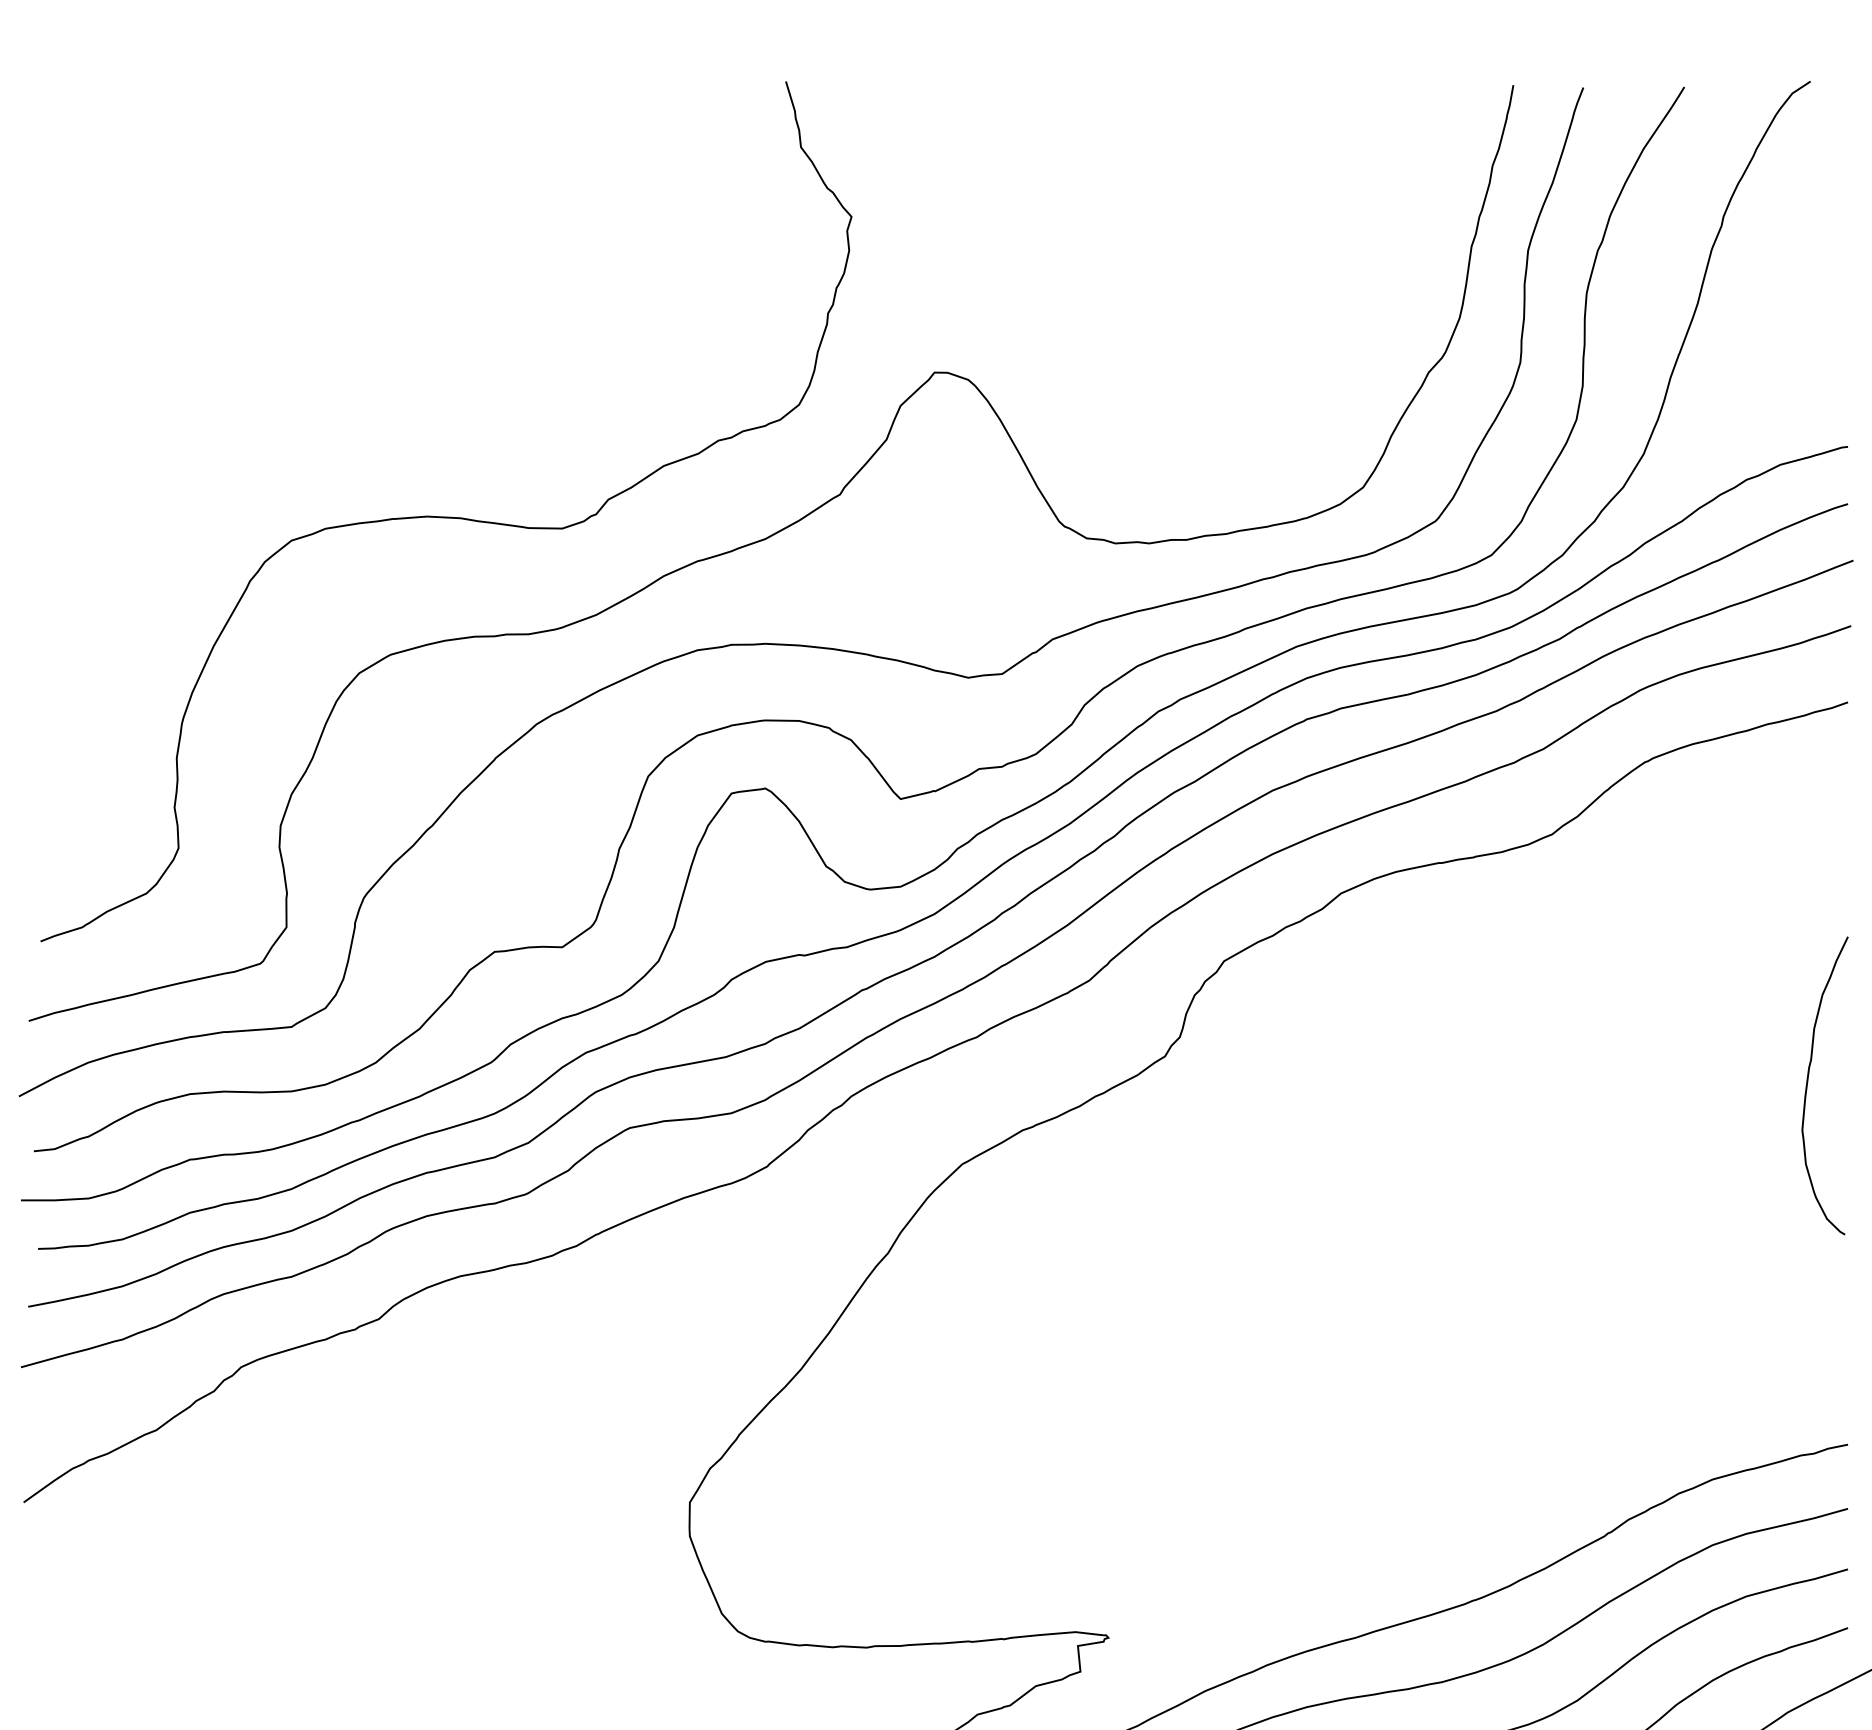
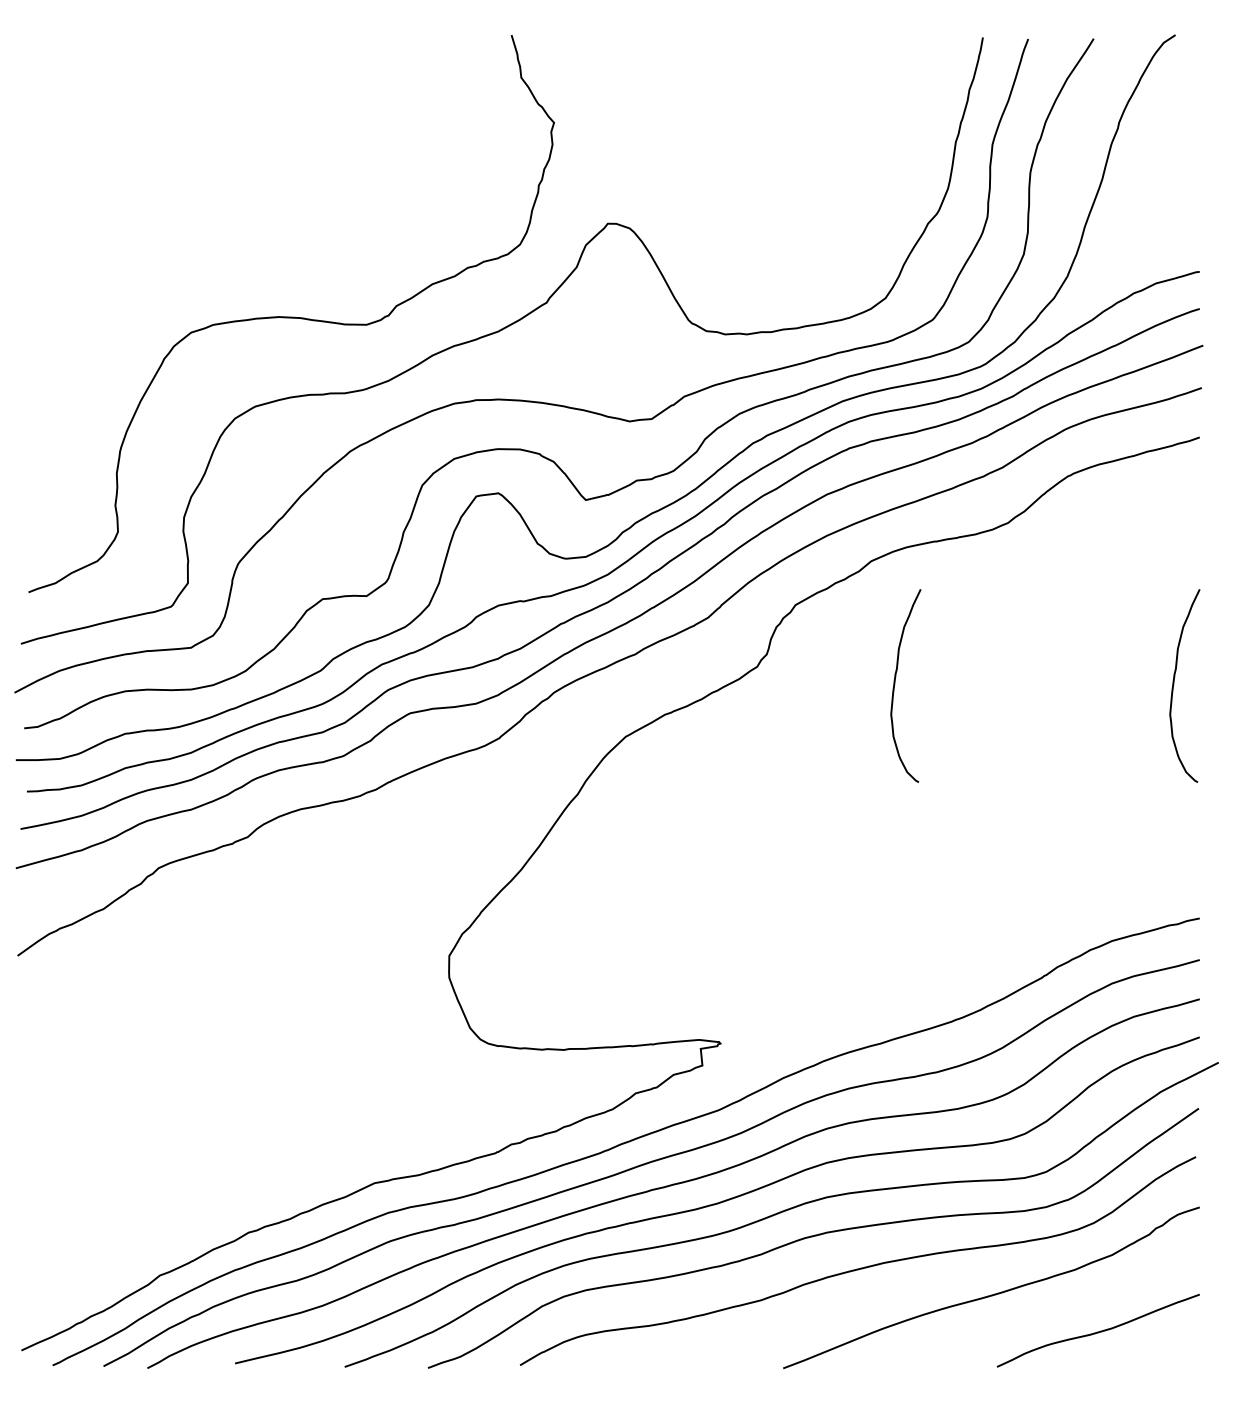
curve: (1378, 1083) -> (895, 684), added

